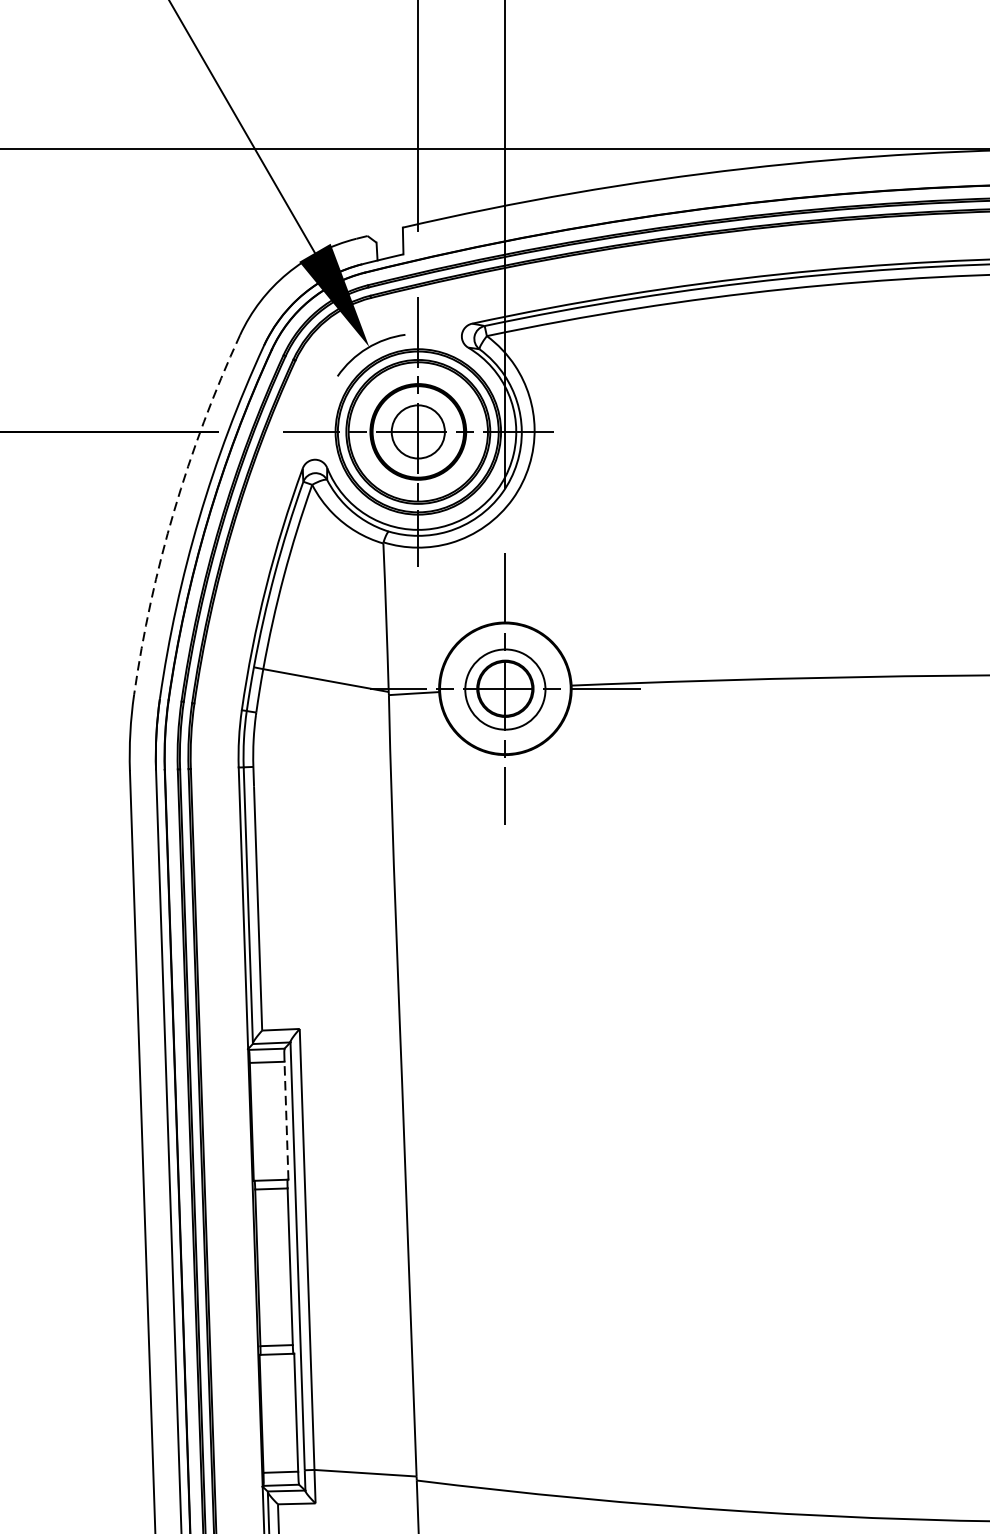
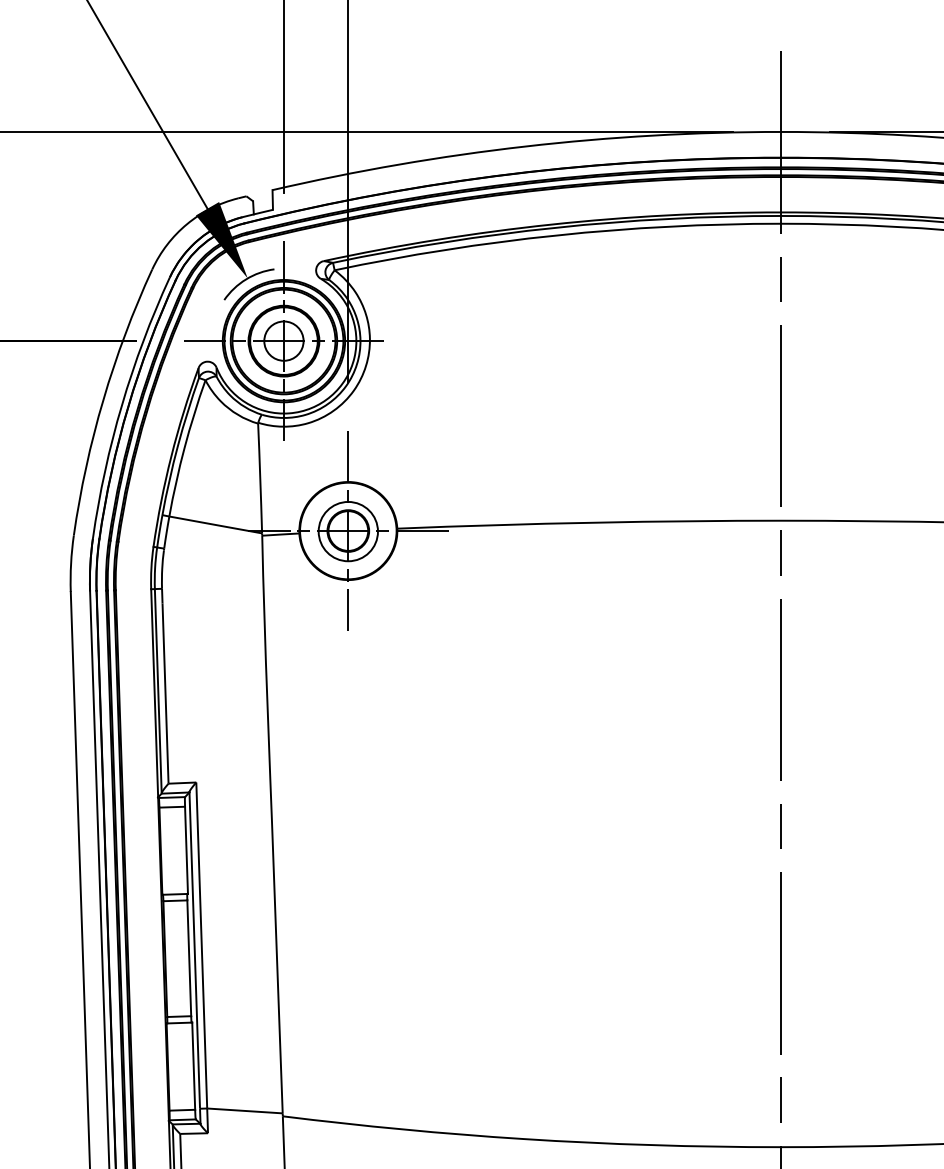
arc: (174, 510) -> (103, 399), dashed -> solid
line: (286, 1120) -> (186, 850), dashed -> solid

